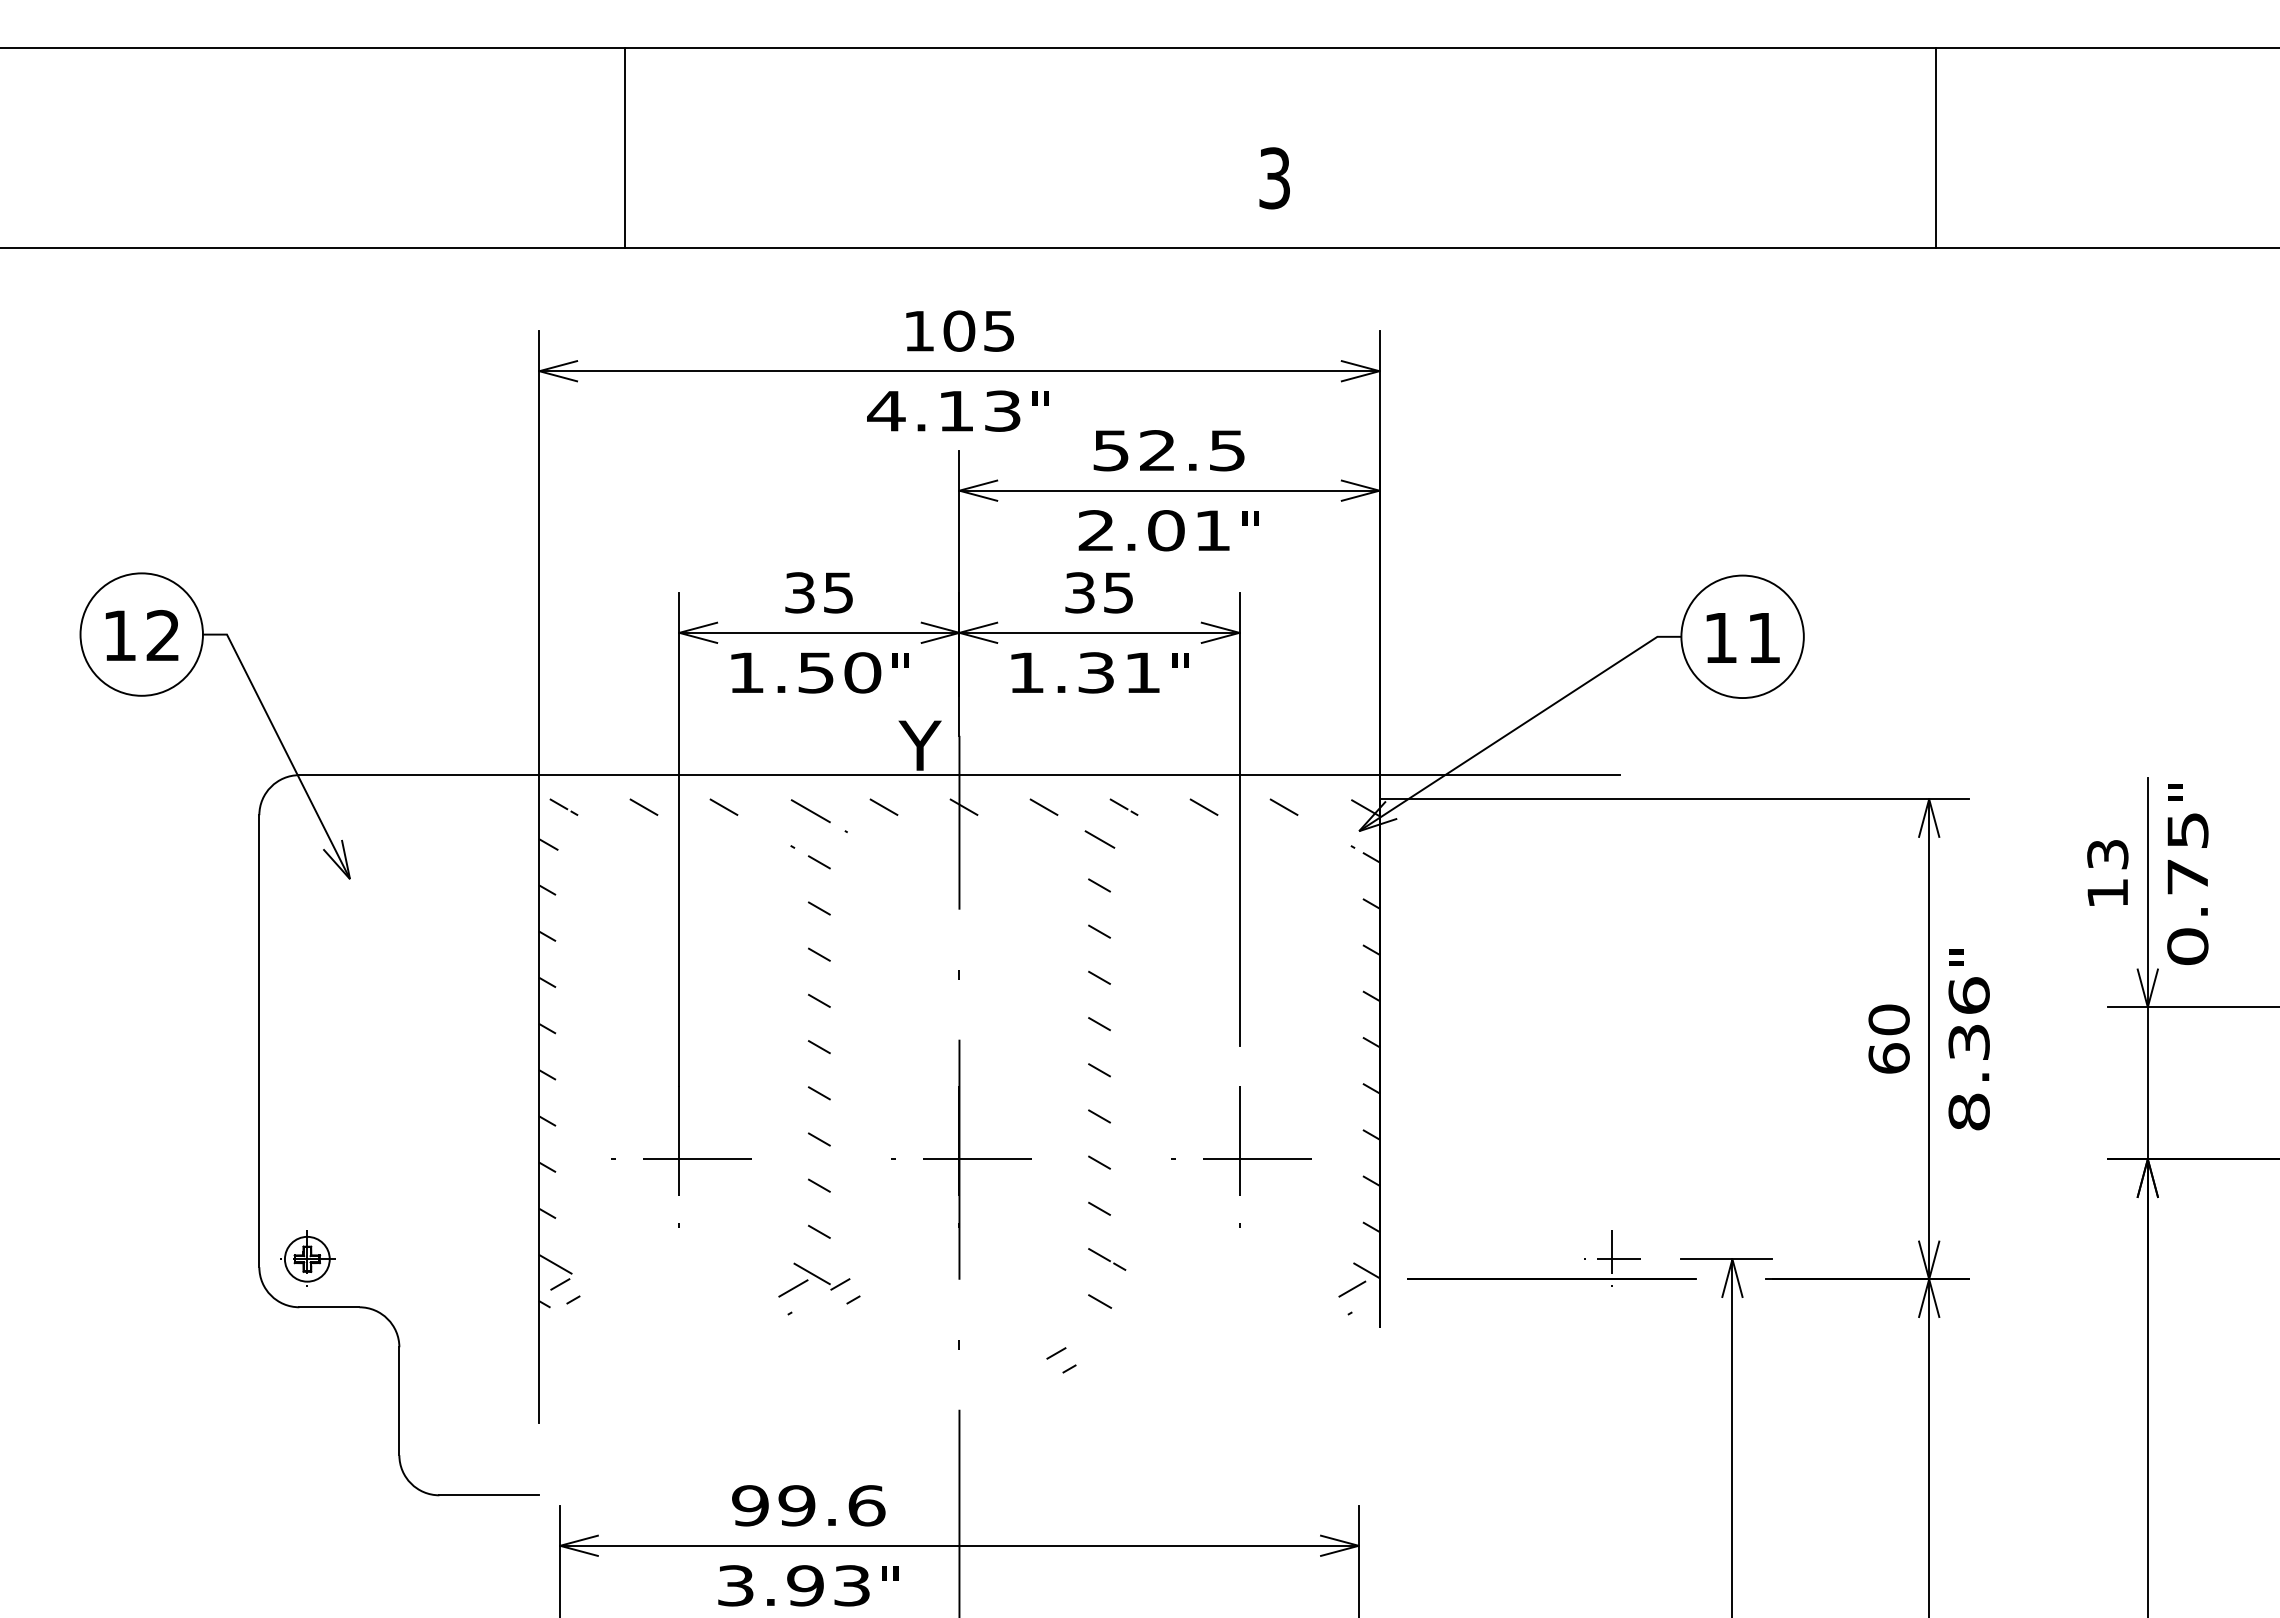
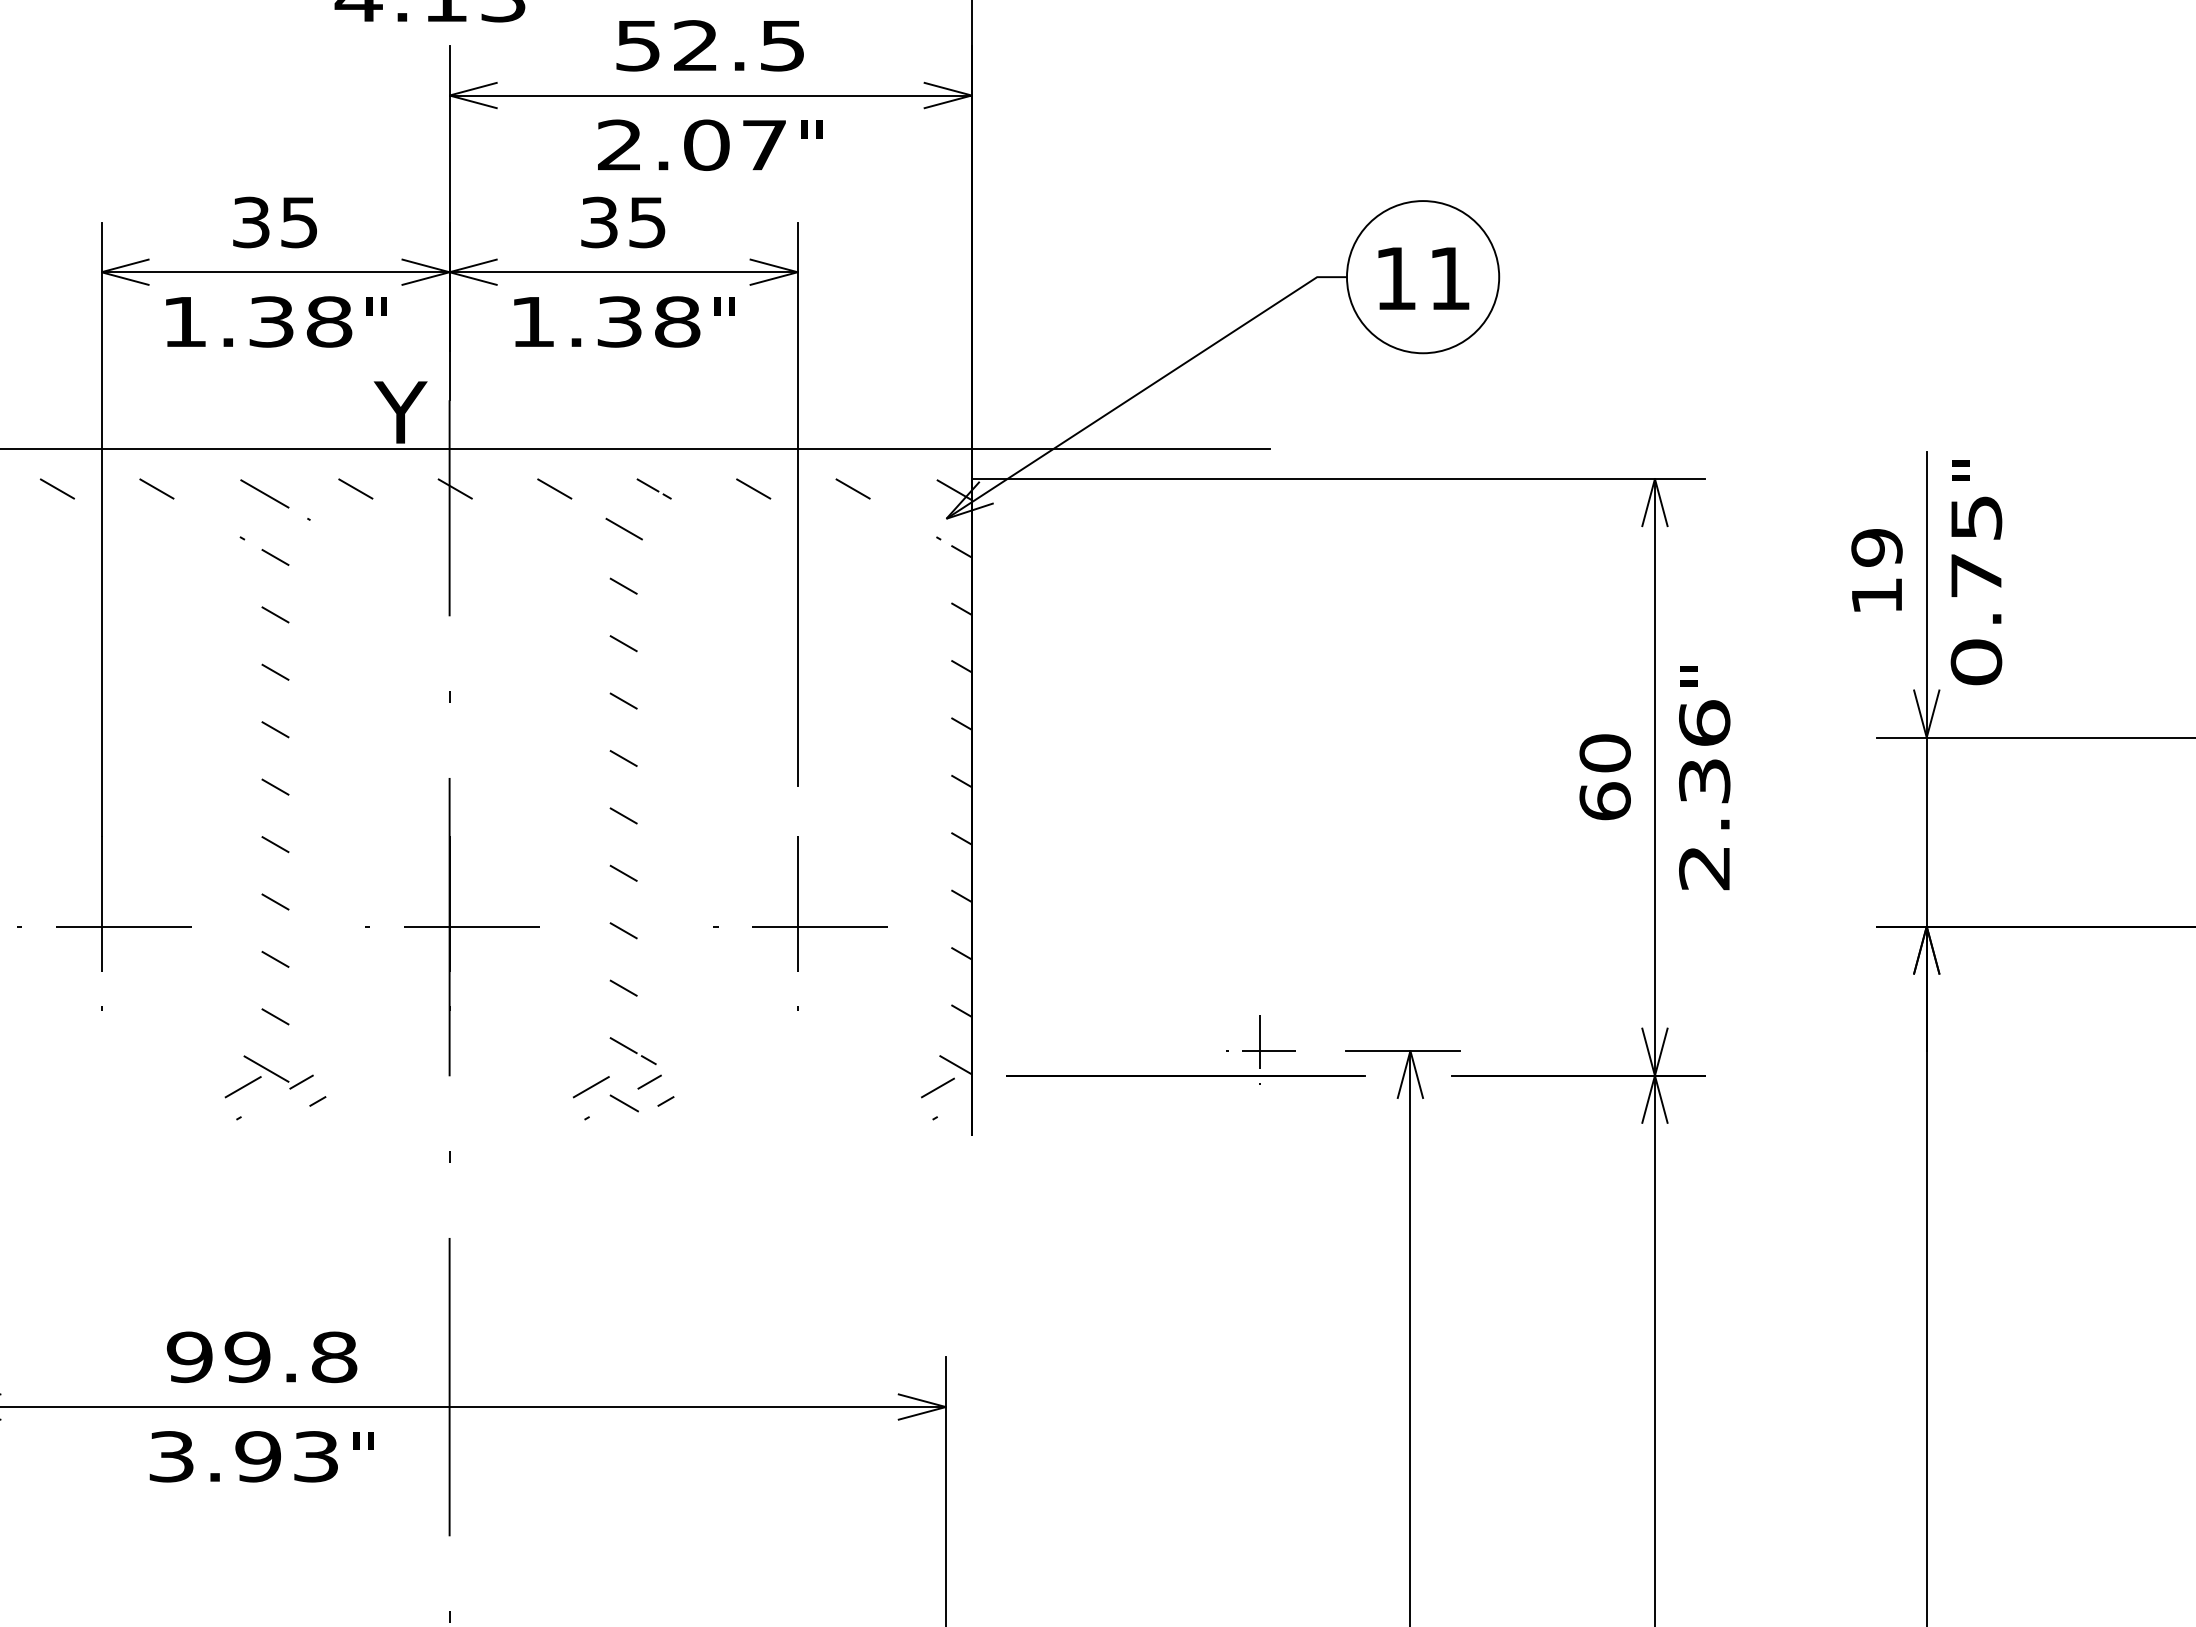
text: (1212, 530) -> (764, 145), 2.01 -> 2.07
text: (840, 672) -> (301, 321), 1.50 -> 1.38
text: (1142, 672) -> (677, 321), 1.31 -> 1.38
text: (2107, 854) -> (1876, 547), 13 -> 19
text: (1968, 1111) -> (1703, 867), 8.36 -> 2.36
part: (1070, 1291) -> (587, 1090), added
part: (1058, 1353) -> (652, 1082), moved
text: (866, 1505) -> (334, 1356), 99.6 -> 99.8

